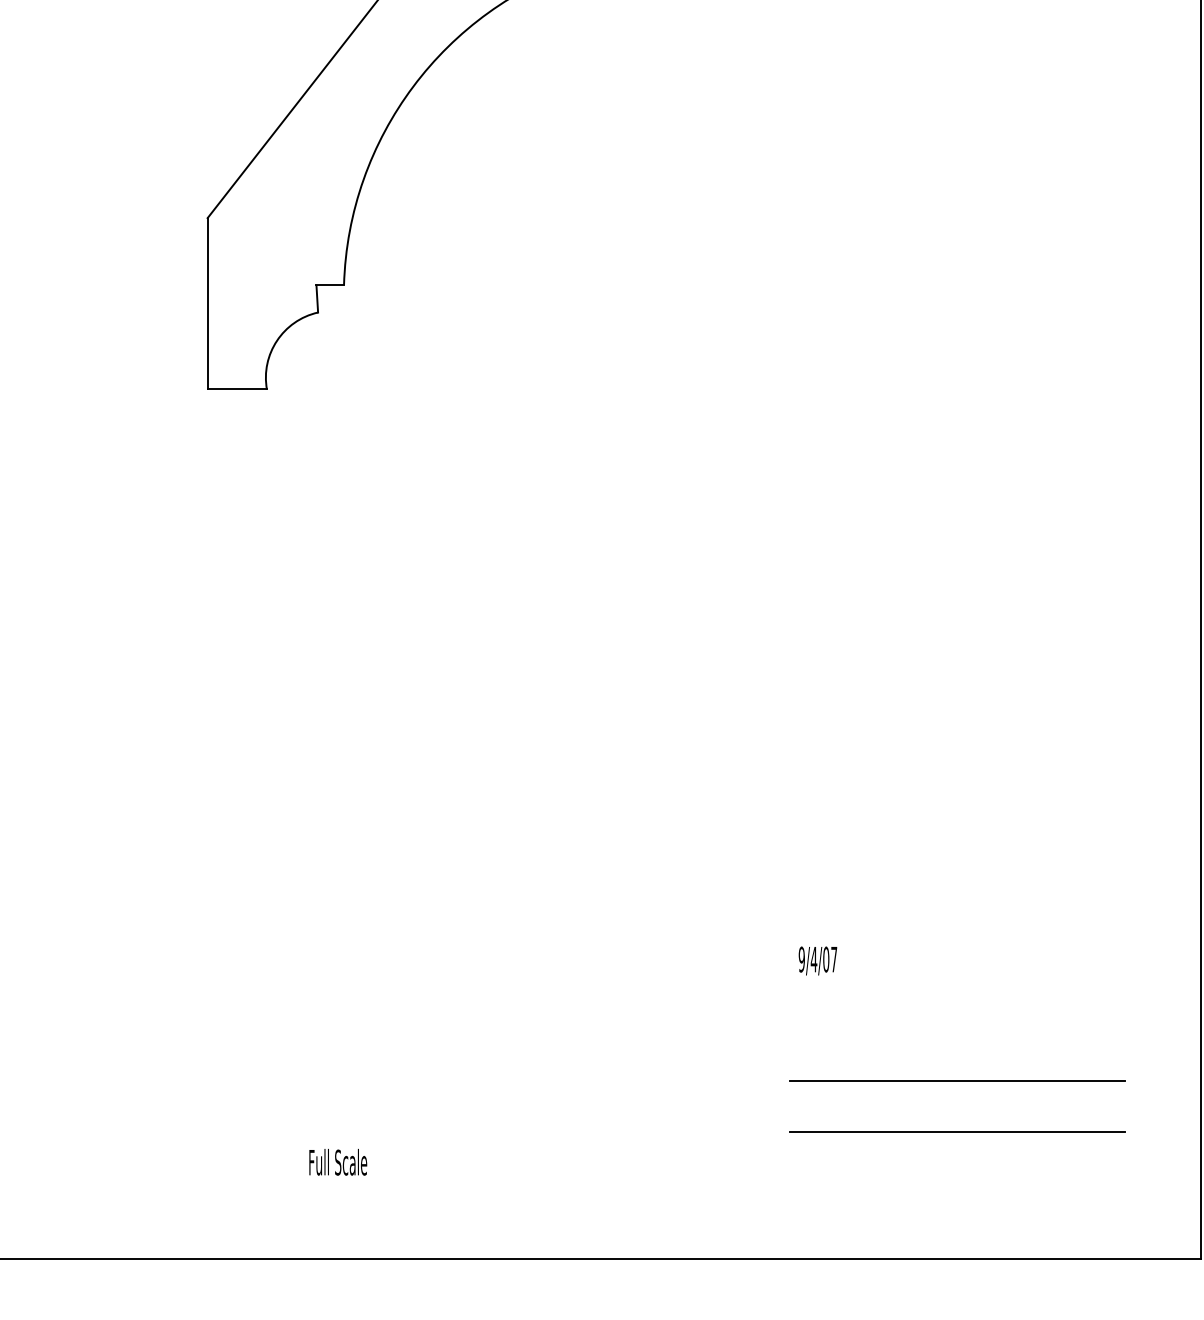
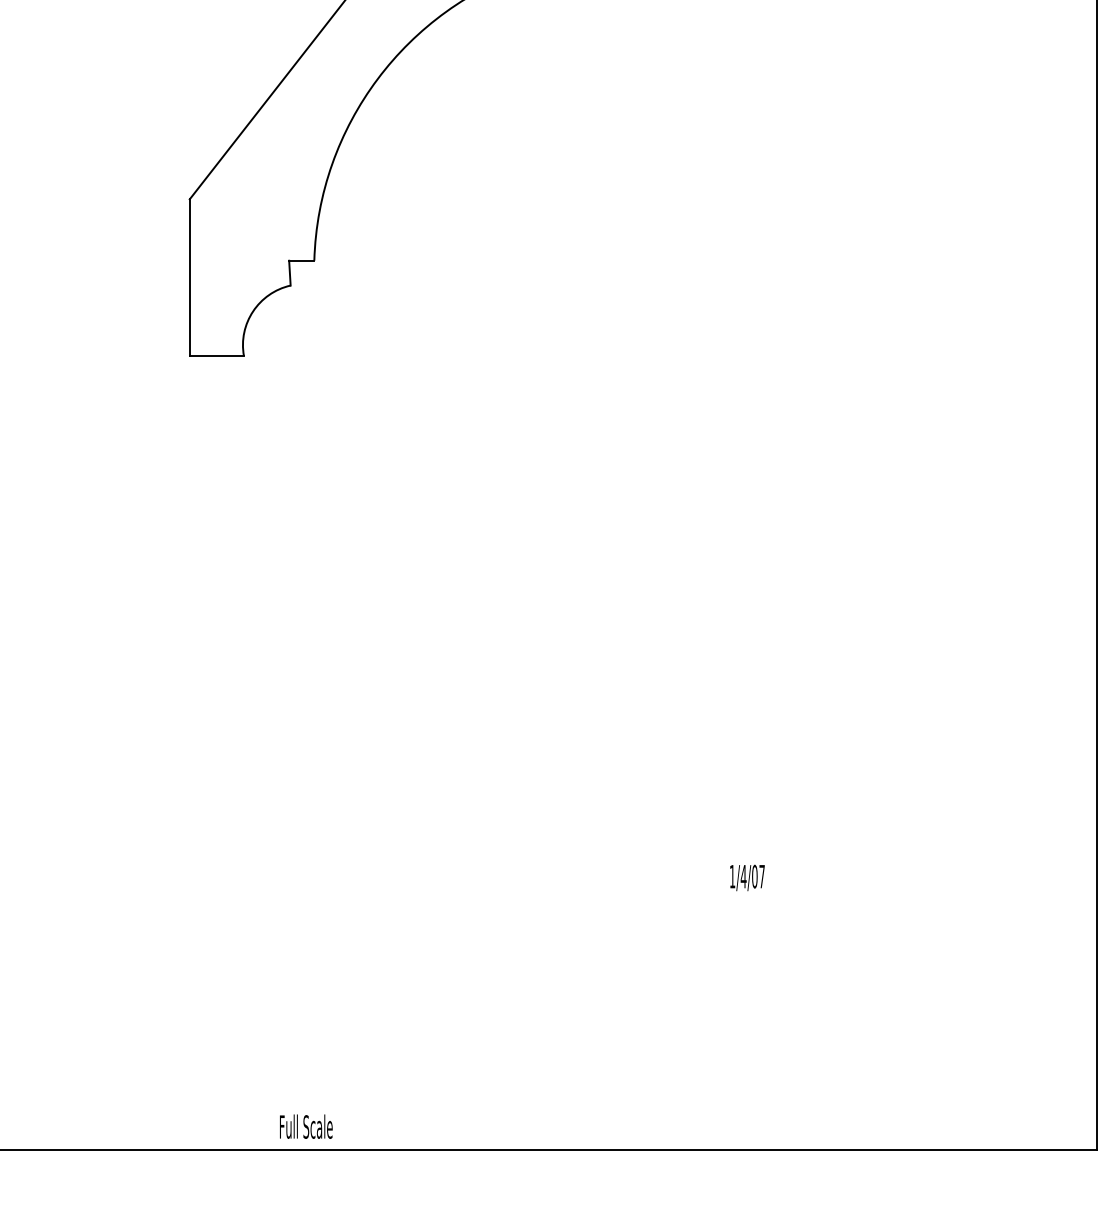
text: (801, 959) -> (732, 876), 9/4/07 -> 1/4/07
line: (956, 1081) -> (873, 988), removed
line: (956, 1131) -> (873, 1033), removed
text: (338, 1162) -> (306, 1126), moved

